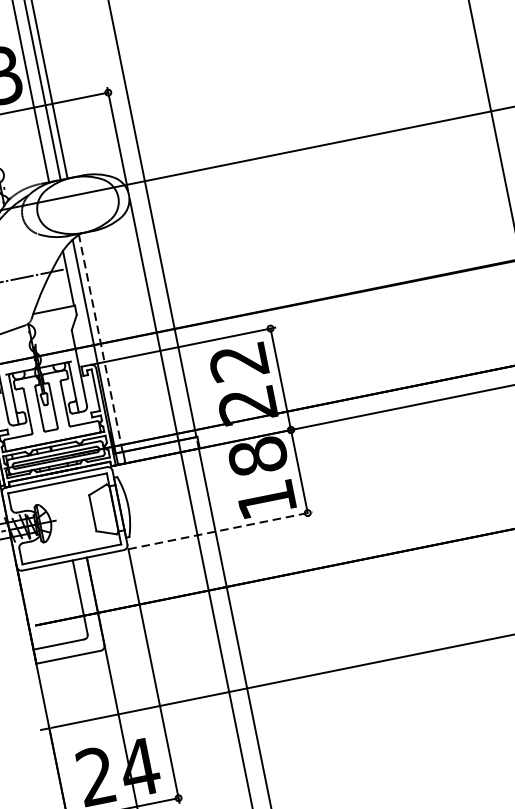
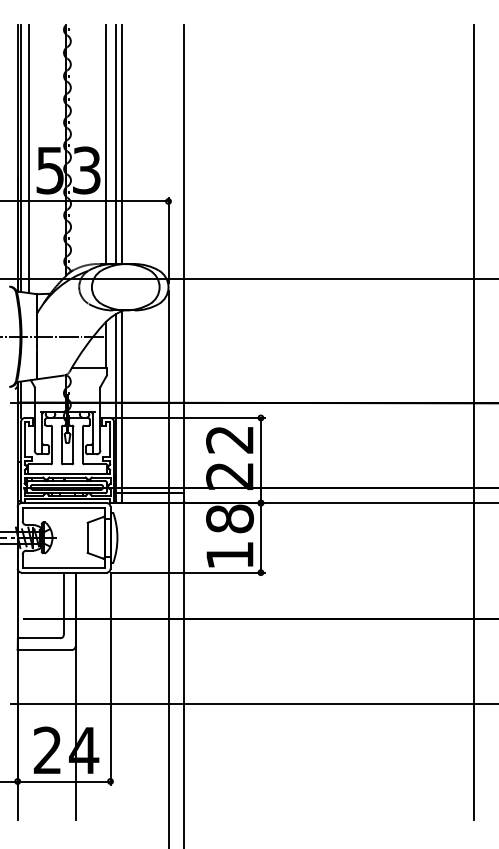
line: (100, 343) -> (121, 402), dashed -> solid
line: (221, 530) -> (188, 572), dashed -> solid

